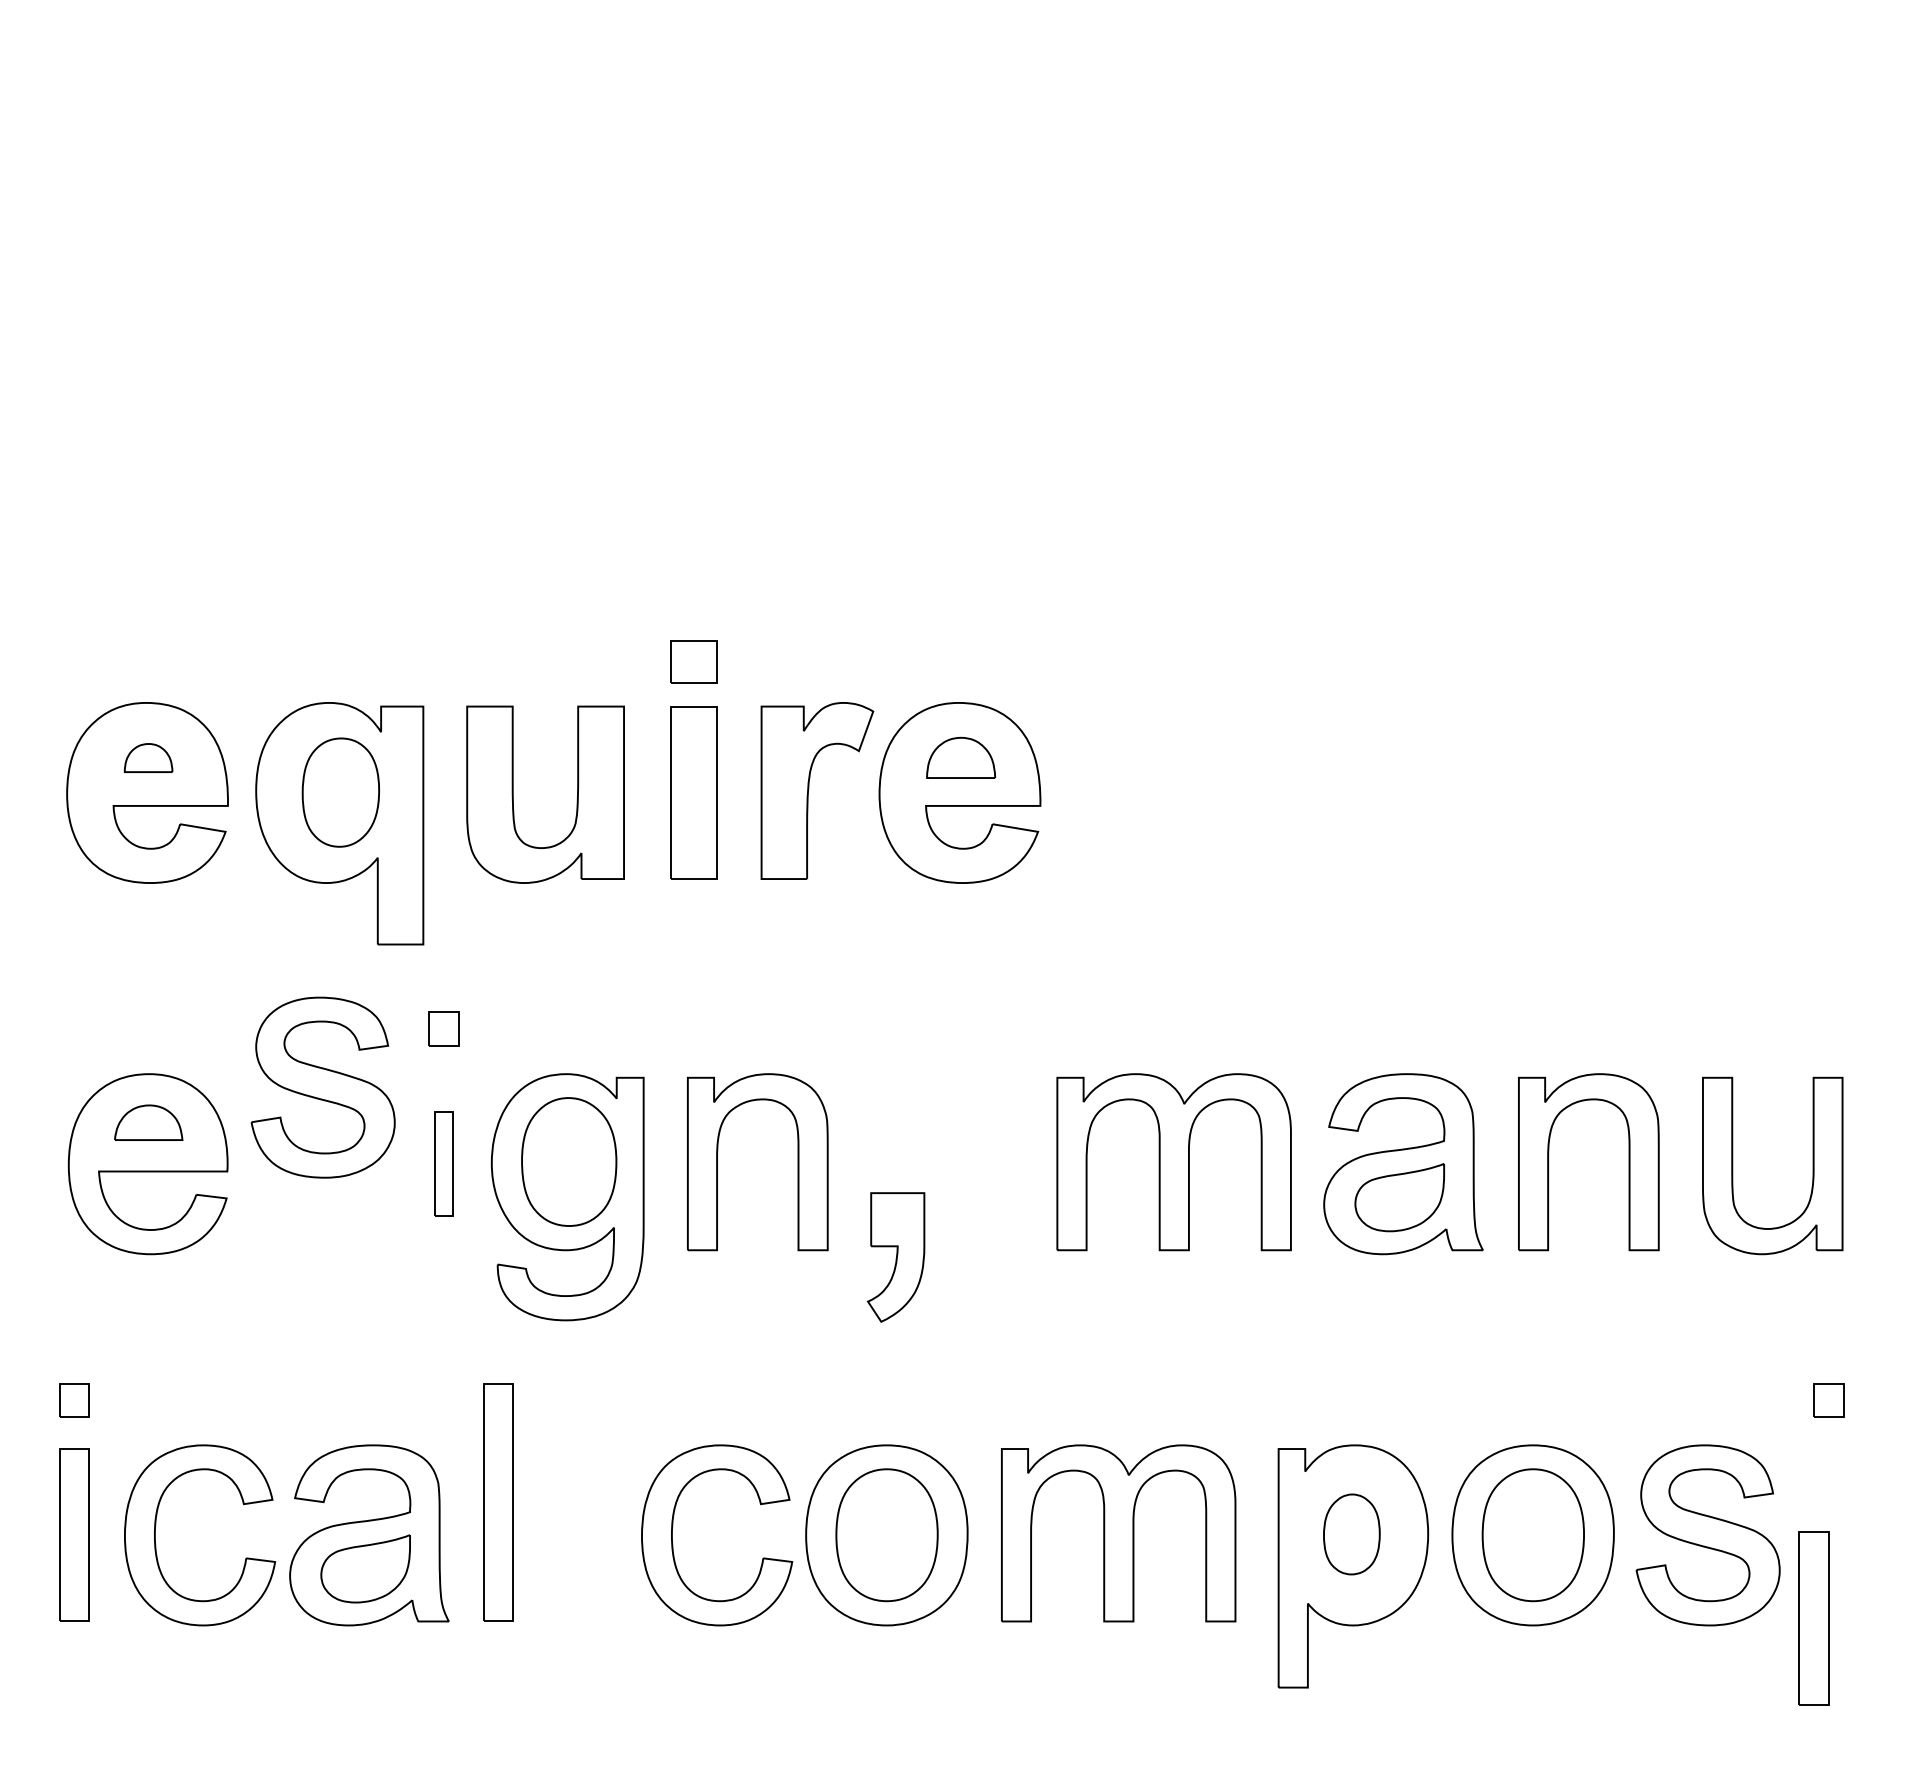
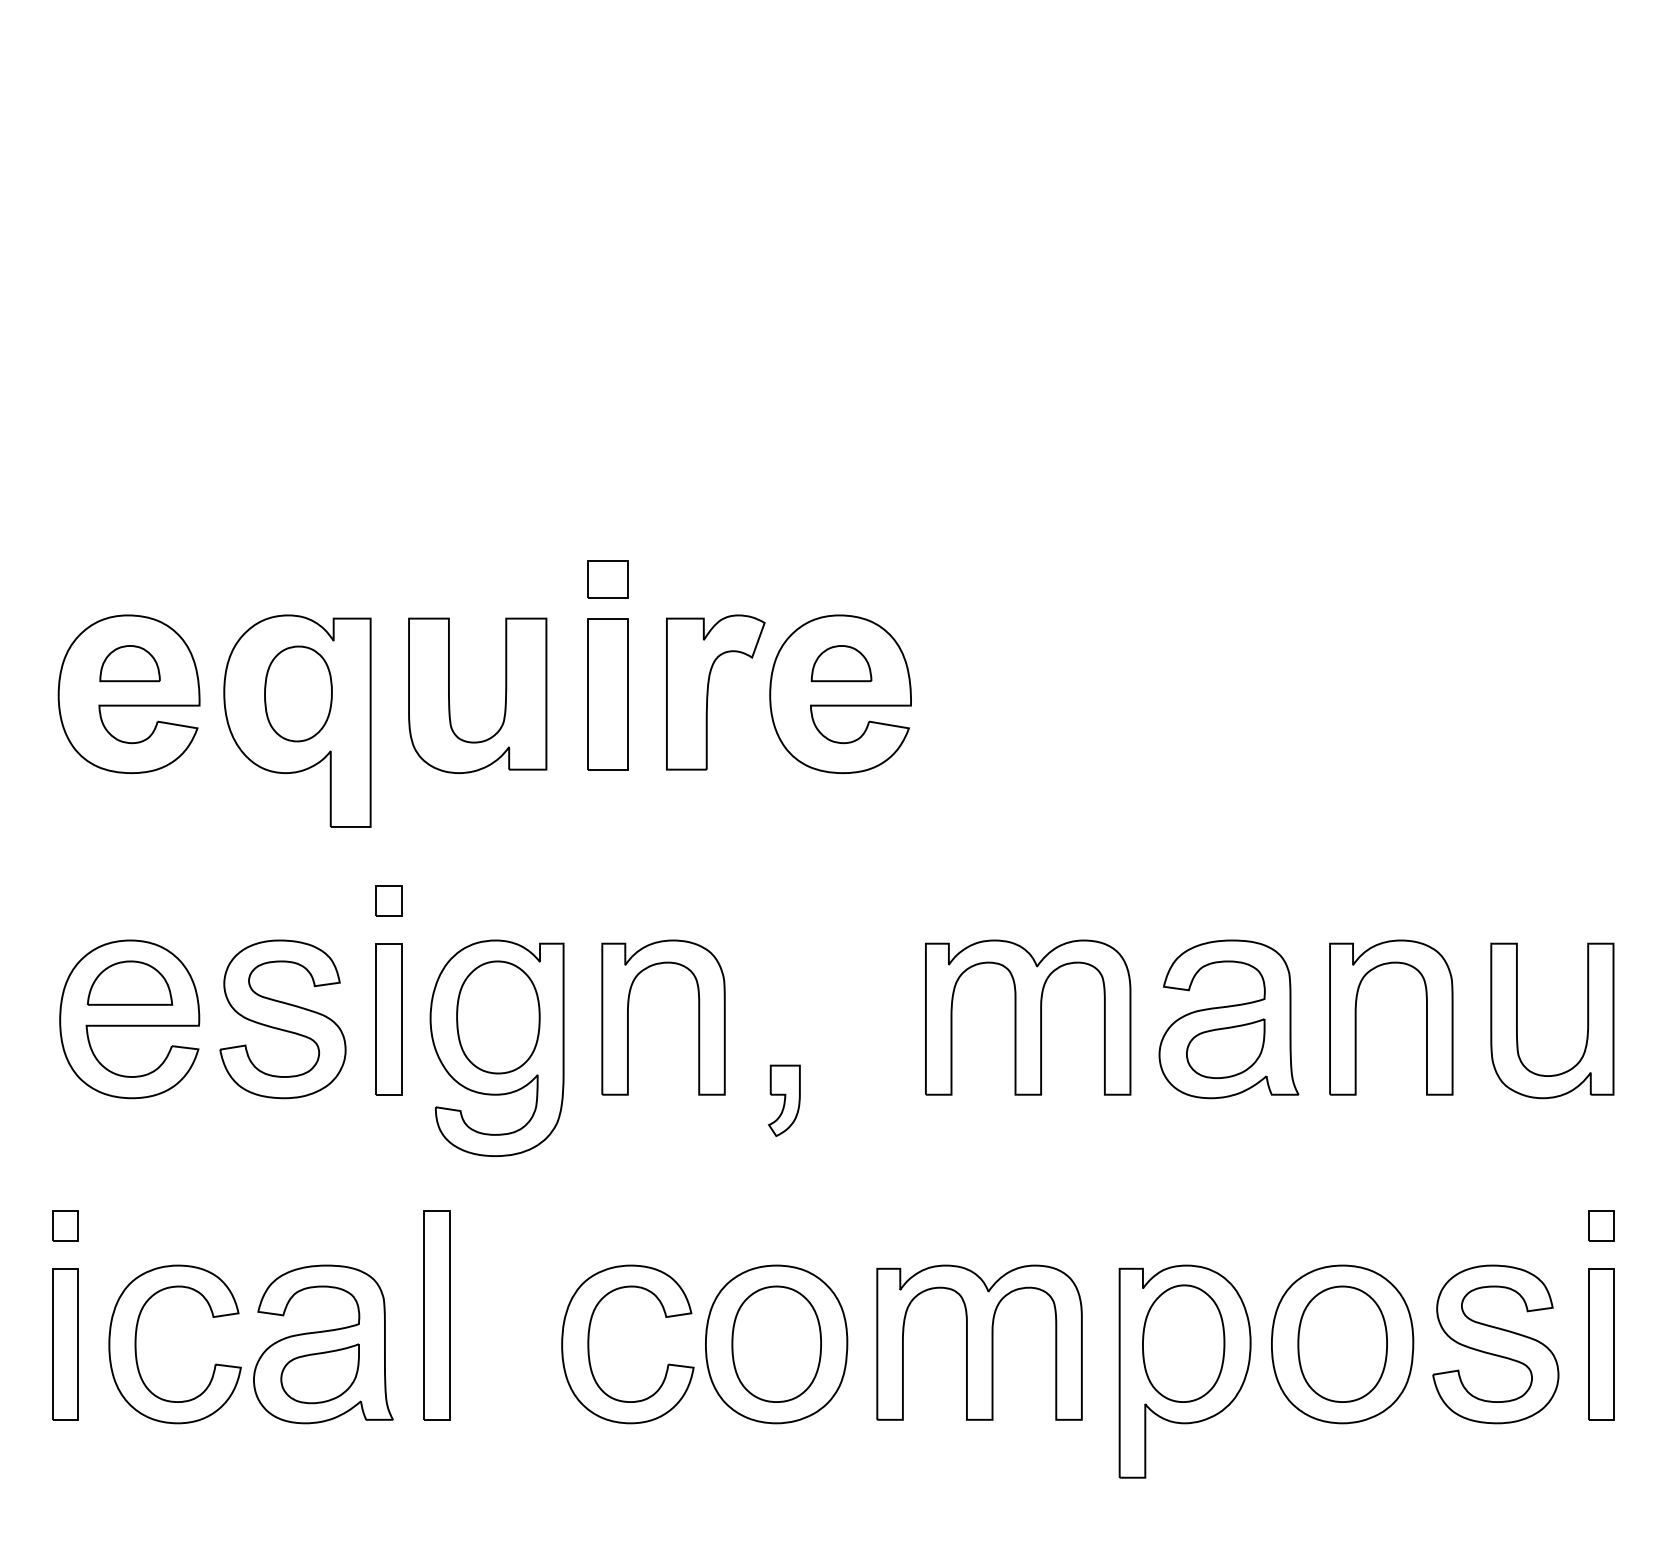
part: (147, 757) -> (129, 663), size x1.43
part: (322, 1087) -> (282, 1019), moved
part: (149, 1122) -> (130, 982), size x1.43
part: (443, 1164) -> (388, 1019), size x1.67
part: (894, 1256) -> (783, 1100), size x0.62
part: (1351, 1534) -> (1183, 1343), size x1.67
part: (1813, 1618) -> (1601, 1344), moved

